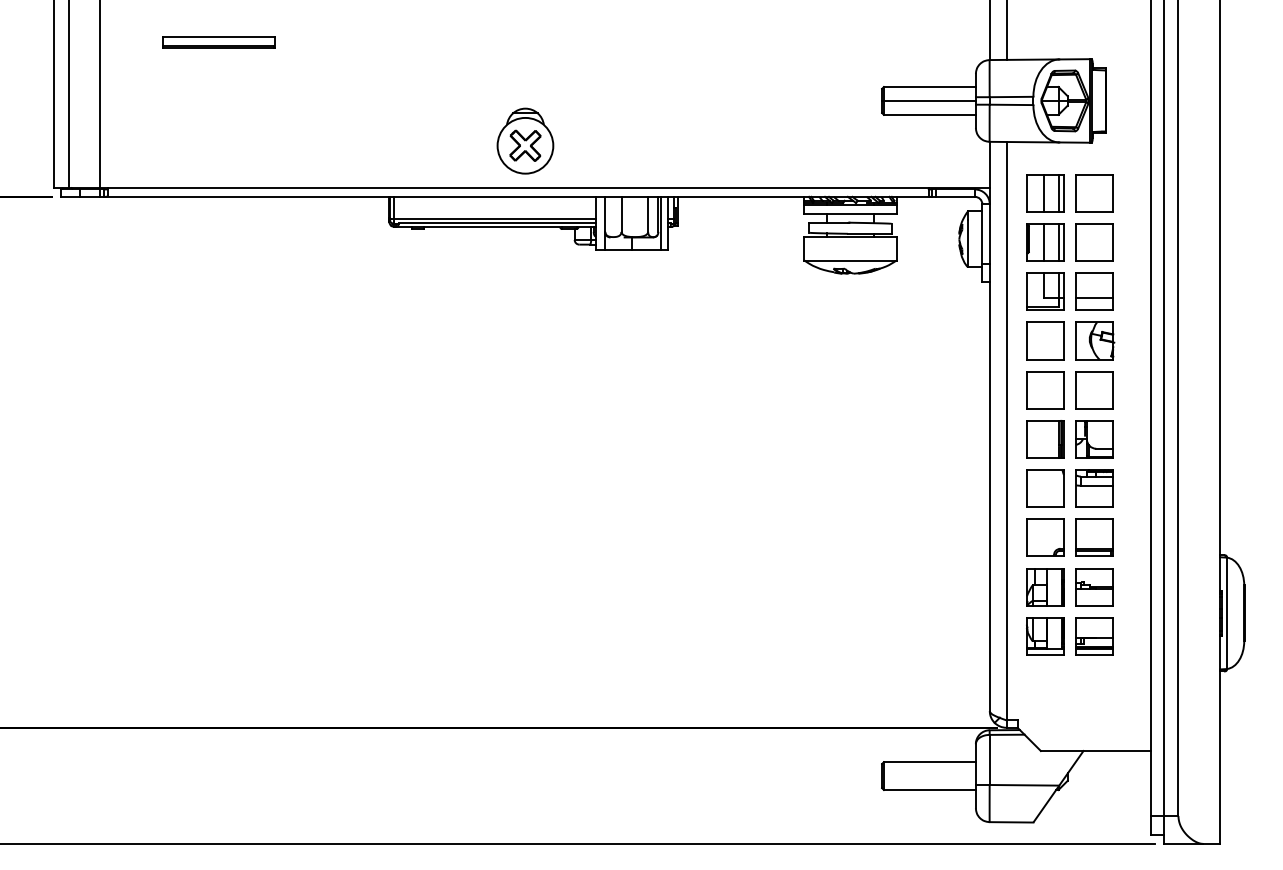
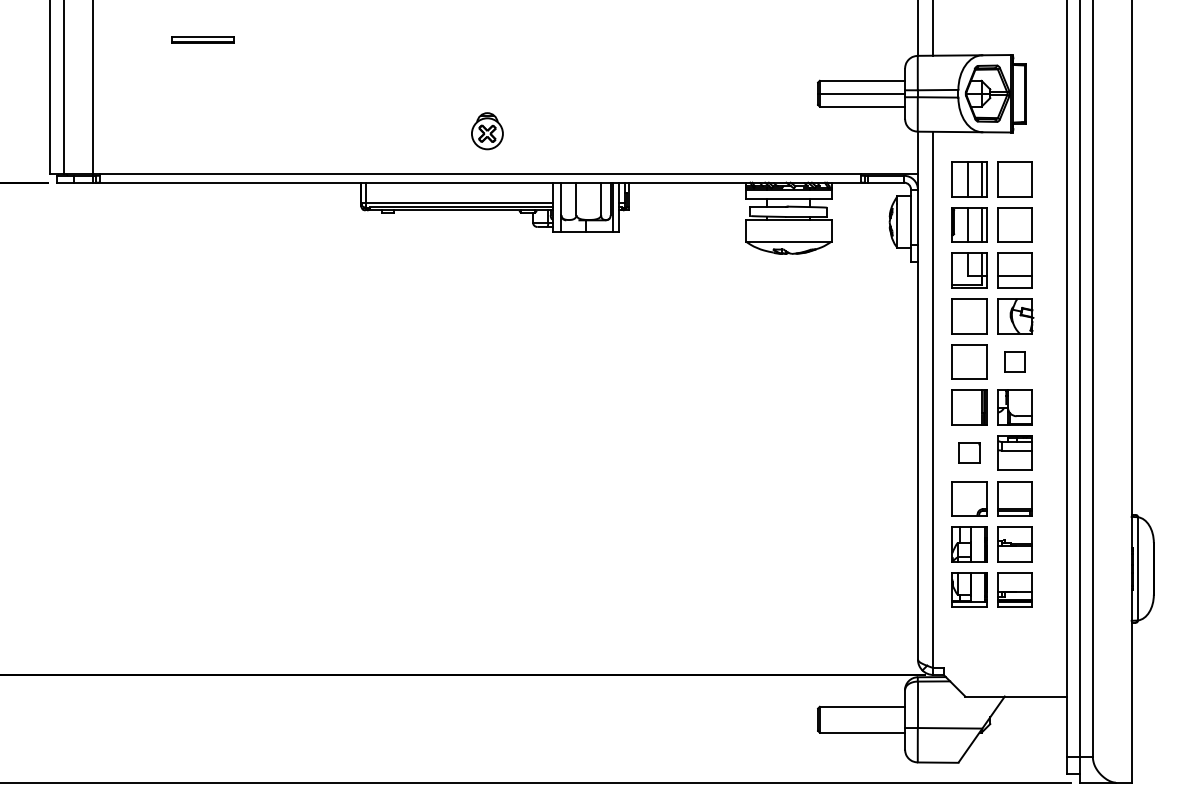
part: (219, 42) -> (203, 39), size x0.6
part: (525, 141) -> (487, 131), size x0.6
part: (1093, 389) -> (1014, 361), size x0.6
part: (1045, 487) -> (969, 452), size x0.6

